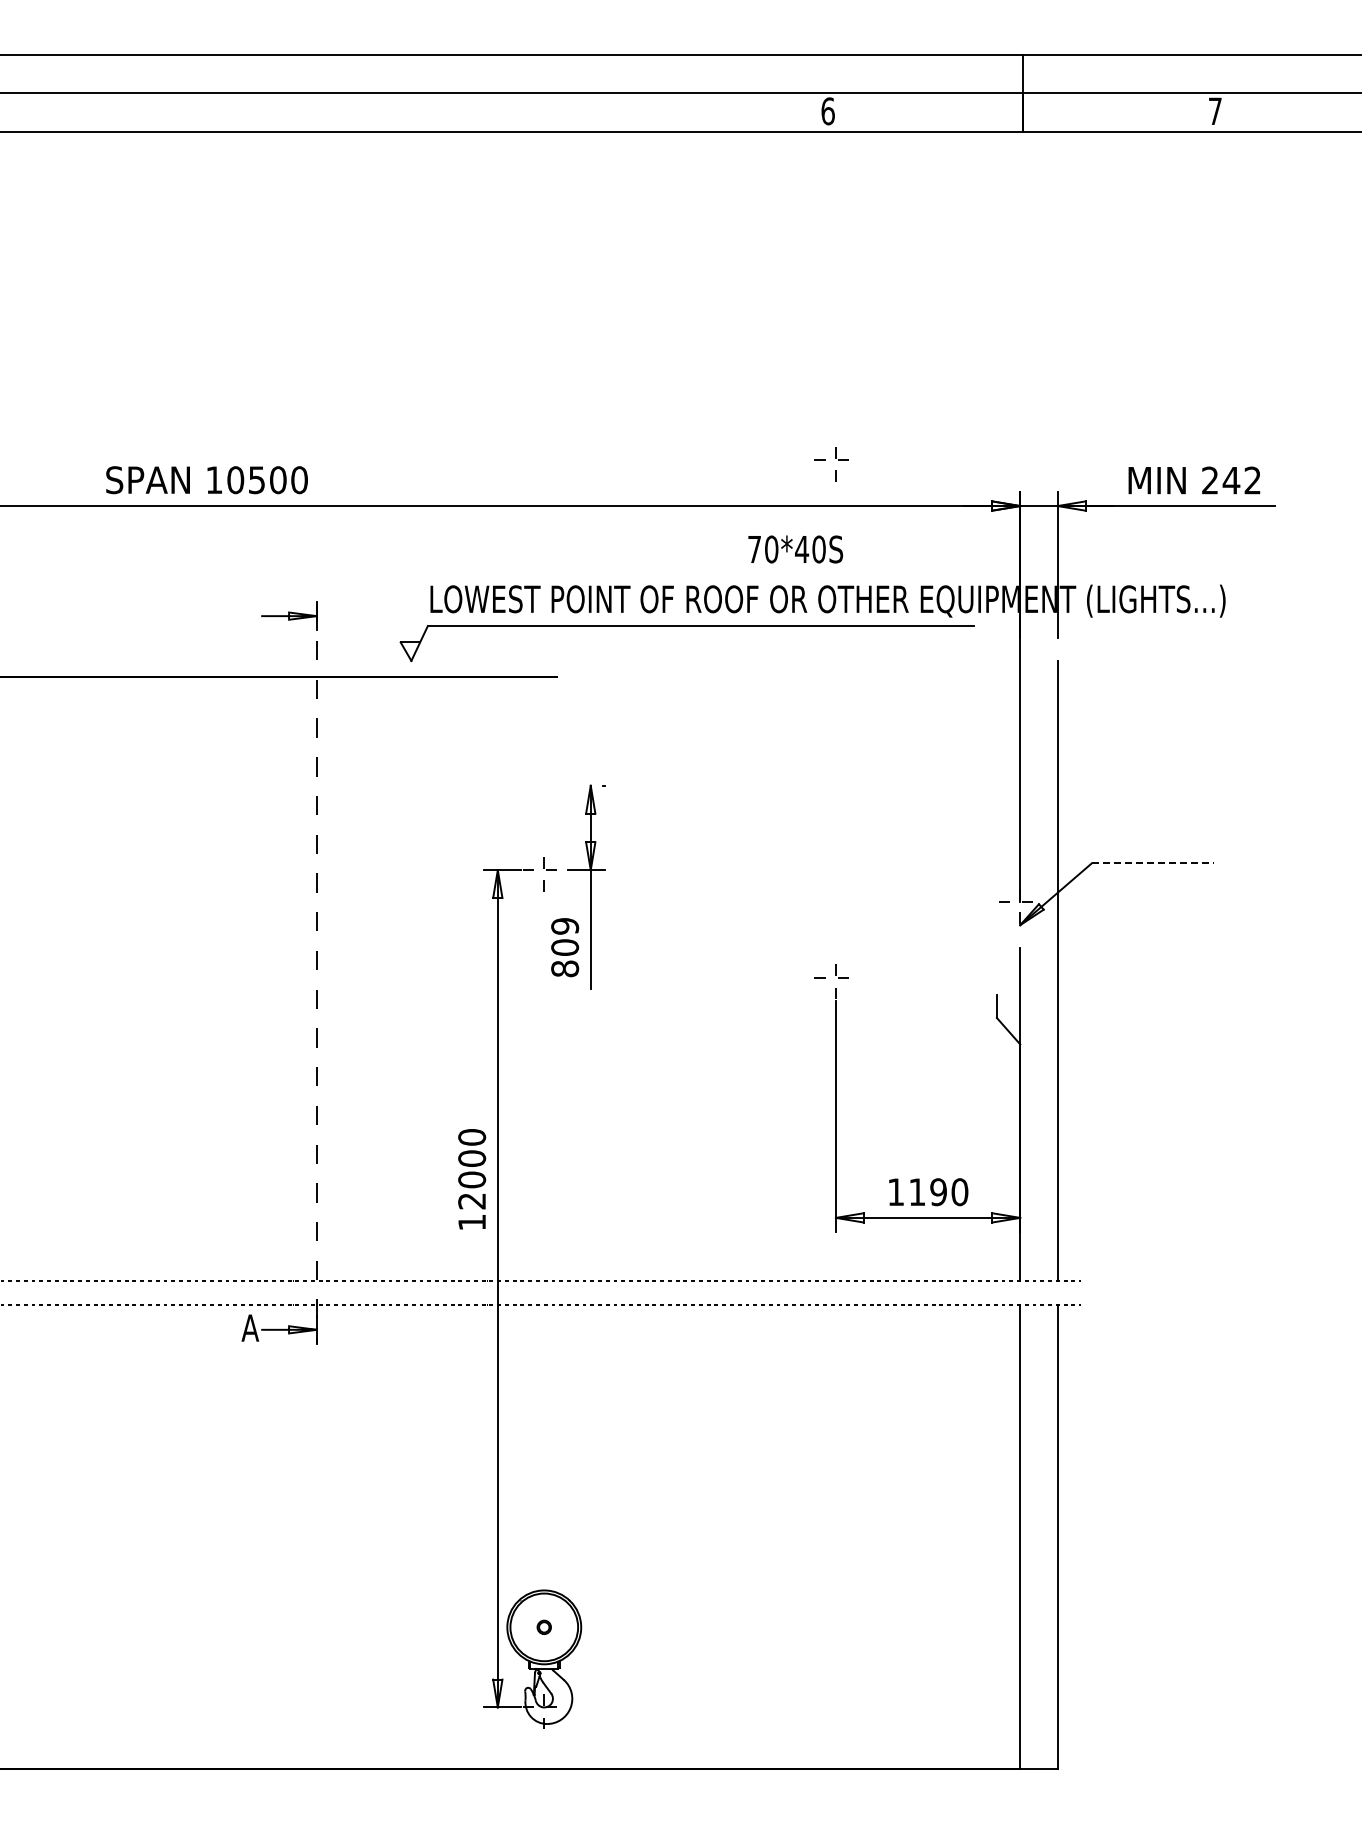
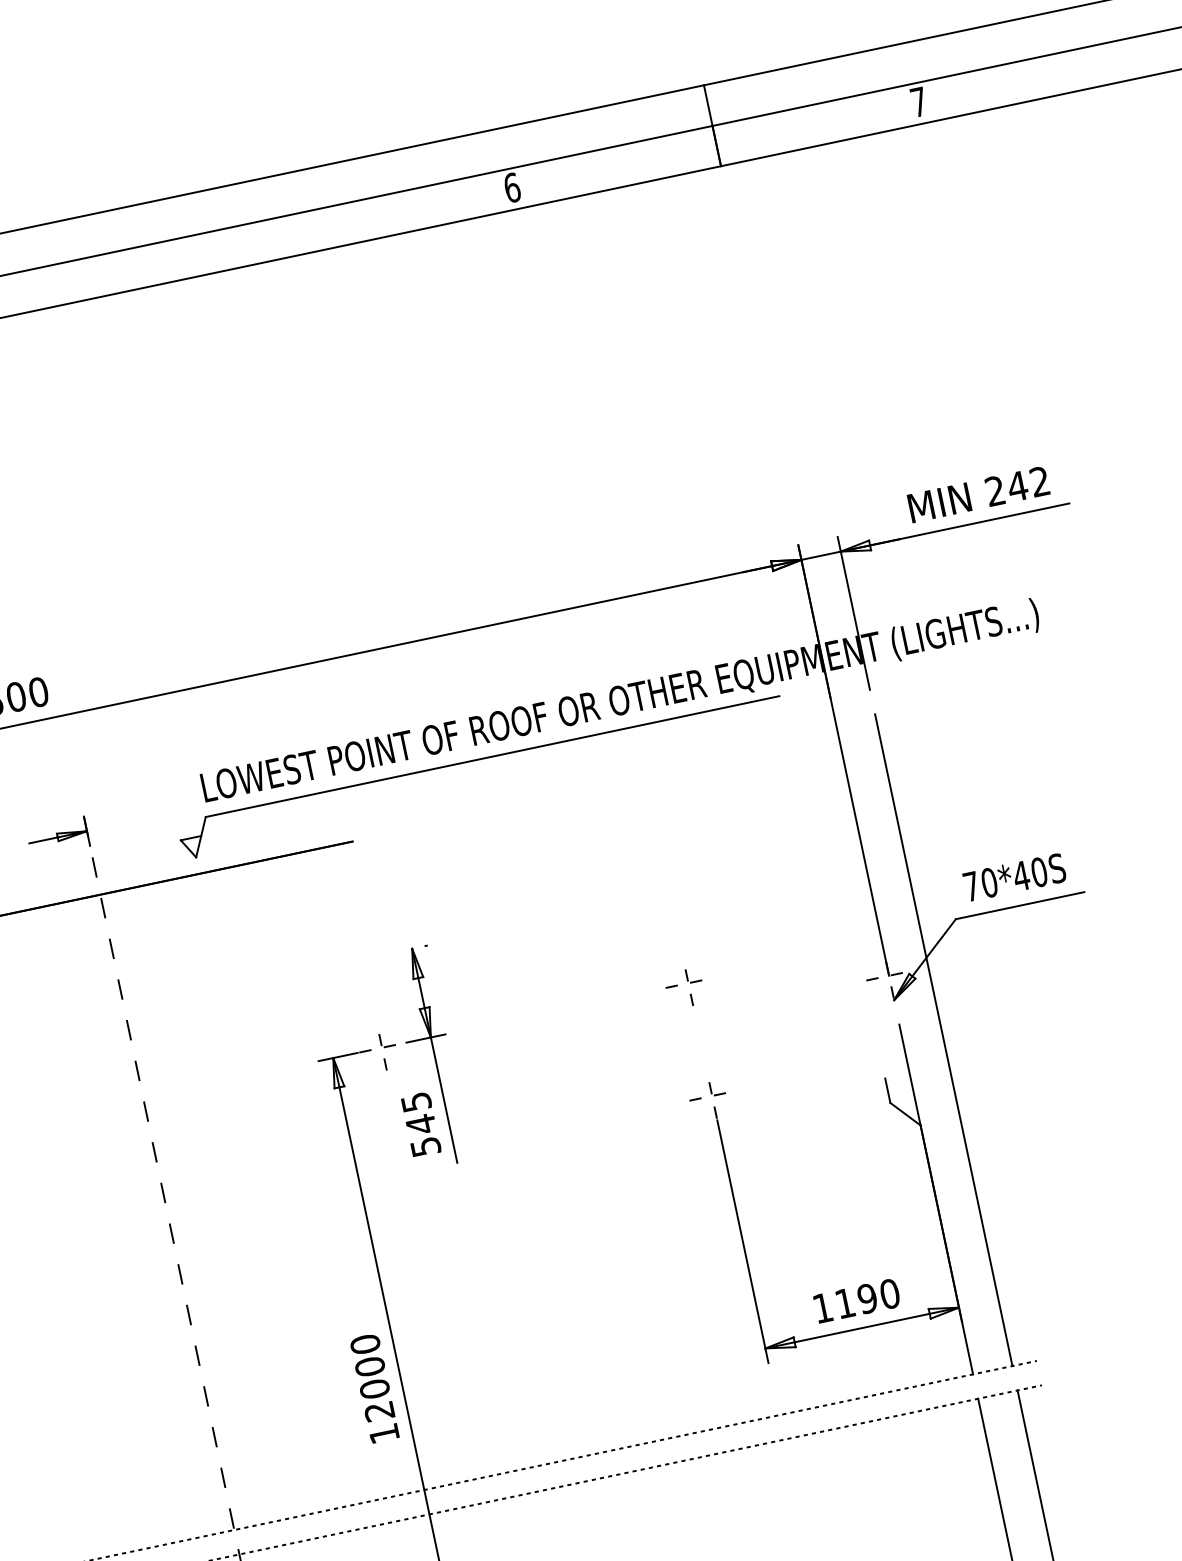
part: (835, 458) -> (687, 981), moved
text: (795, 549) -> (1014, 877), moved
line: (1153, 863) -> (1020, 905), dashed -> solid
text: (565, 947) -> (421, 1124), 809 -> 545

